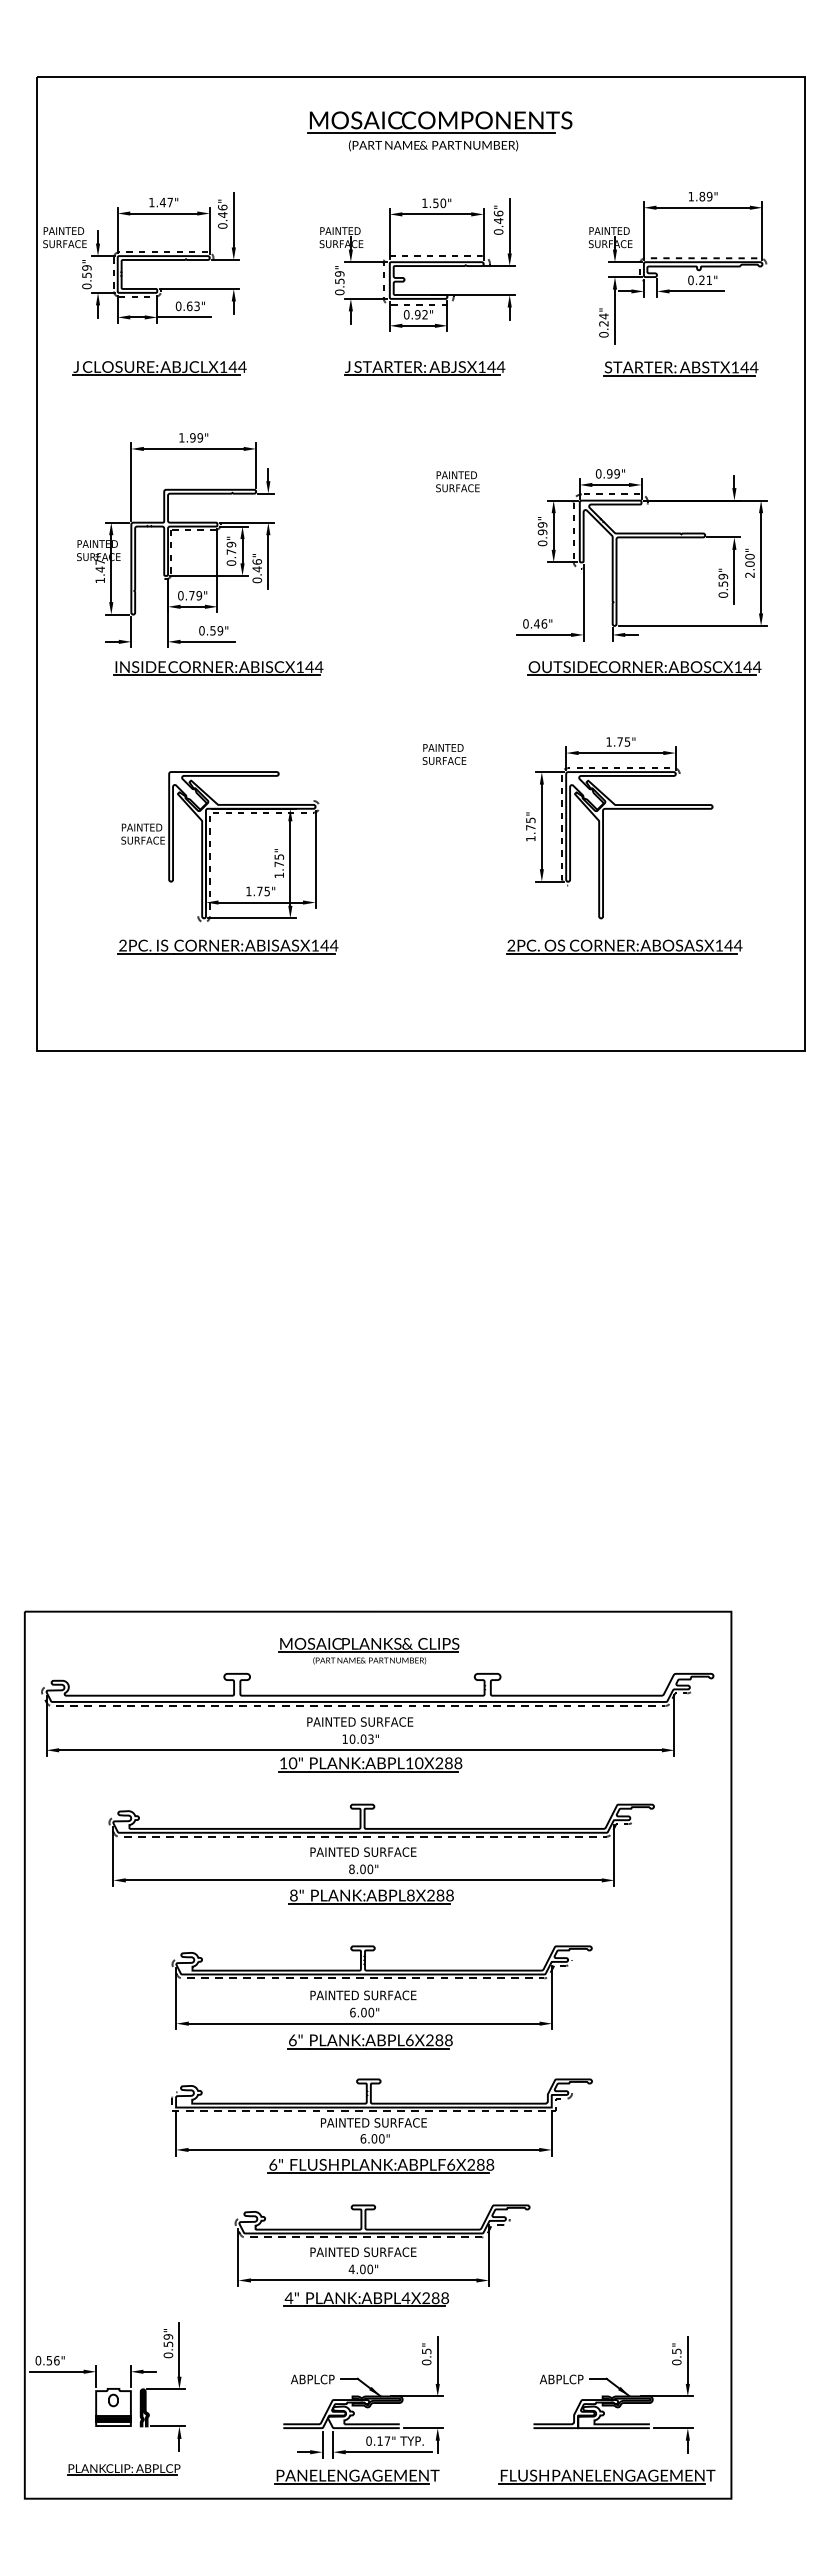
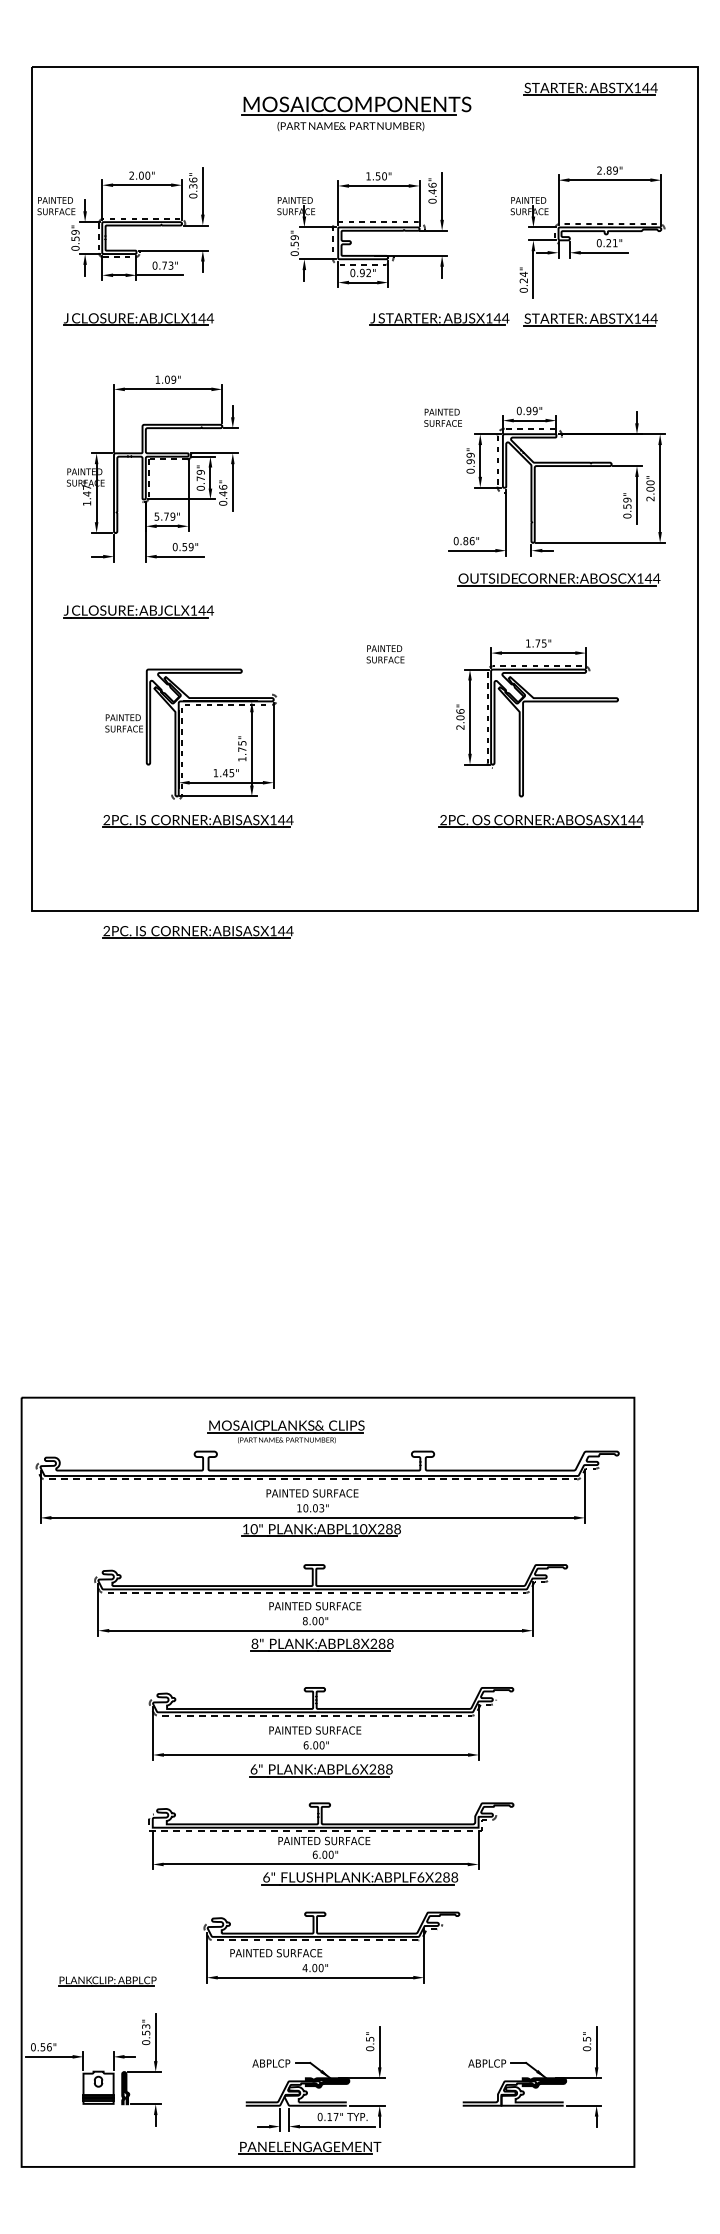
part: (680, 102) -> (590, 88), added
part: (439, 131) -> (356, 114), moved
text: (690, 196) -> (598, 170), 1.89" -> 2.89"
text: (161, 202) -> (140, 175), 1.47" -> 2.00"
text: (222, 214) -> (193, 186), 0.46" -> 0.36"
text: (189, 306) -> (164, 265), 0.63" -> 0.73"
part: (424, 368) -> (439, 319), moved
text: (192, 437) -> (167, 379), 1.99" -> 1.09"
text: (457, 481) -> (442, 417), moved
text: (180, 595) -> (156, 516), 0.79" -> 5.79"
text: (536, 623) -> (465, 540), 0.46" -> 0.86"
part: (218, 668) -> (189, 579), removed
part: (159, 705) -> (138, 611), added
text: (530, 829) -> (460, 719), 1.75" -> 2.06"
text: (259, 891) -> (225, 773), 1.75" -> 1.45"
part: (227, 1074) -> (197, 931), added
part: (368, 1651) -> (285, 1432), moved
part: (380, 2166) -> (359, 1878), moved
text: (363, 2251) -> (276, 1952), moved
part: (366, 2299) -> (317, 1994), removed
text: (167, 2336) -> (145, 2026), 0.59" -> 0.53"
part: (123, 2469) -> (107, 1981), moved
part: (606, 2476) -> (526, 2147), removed

